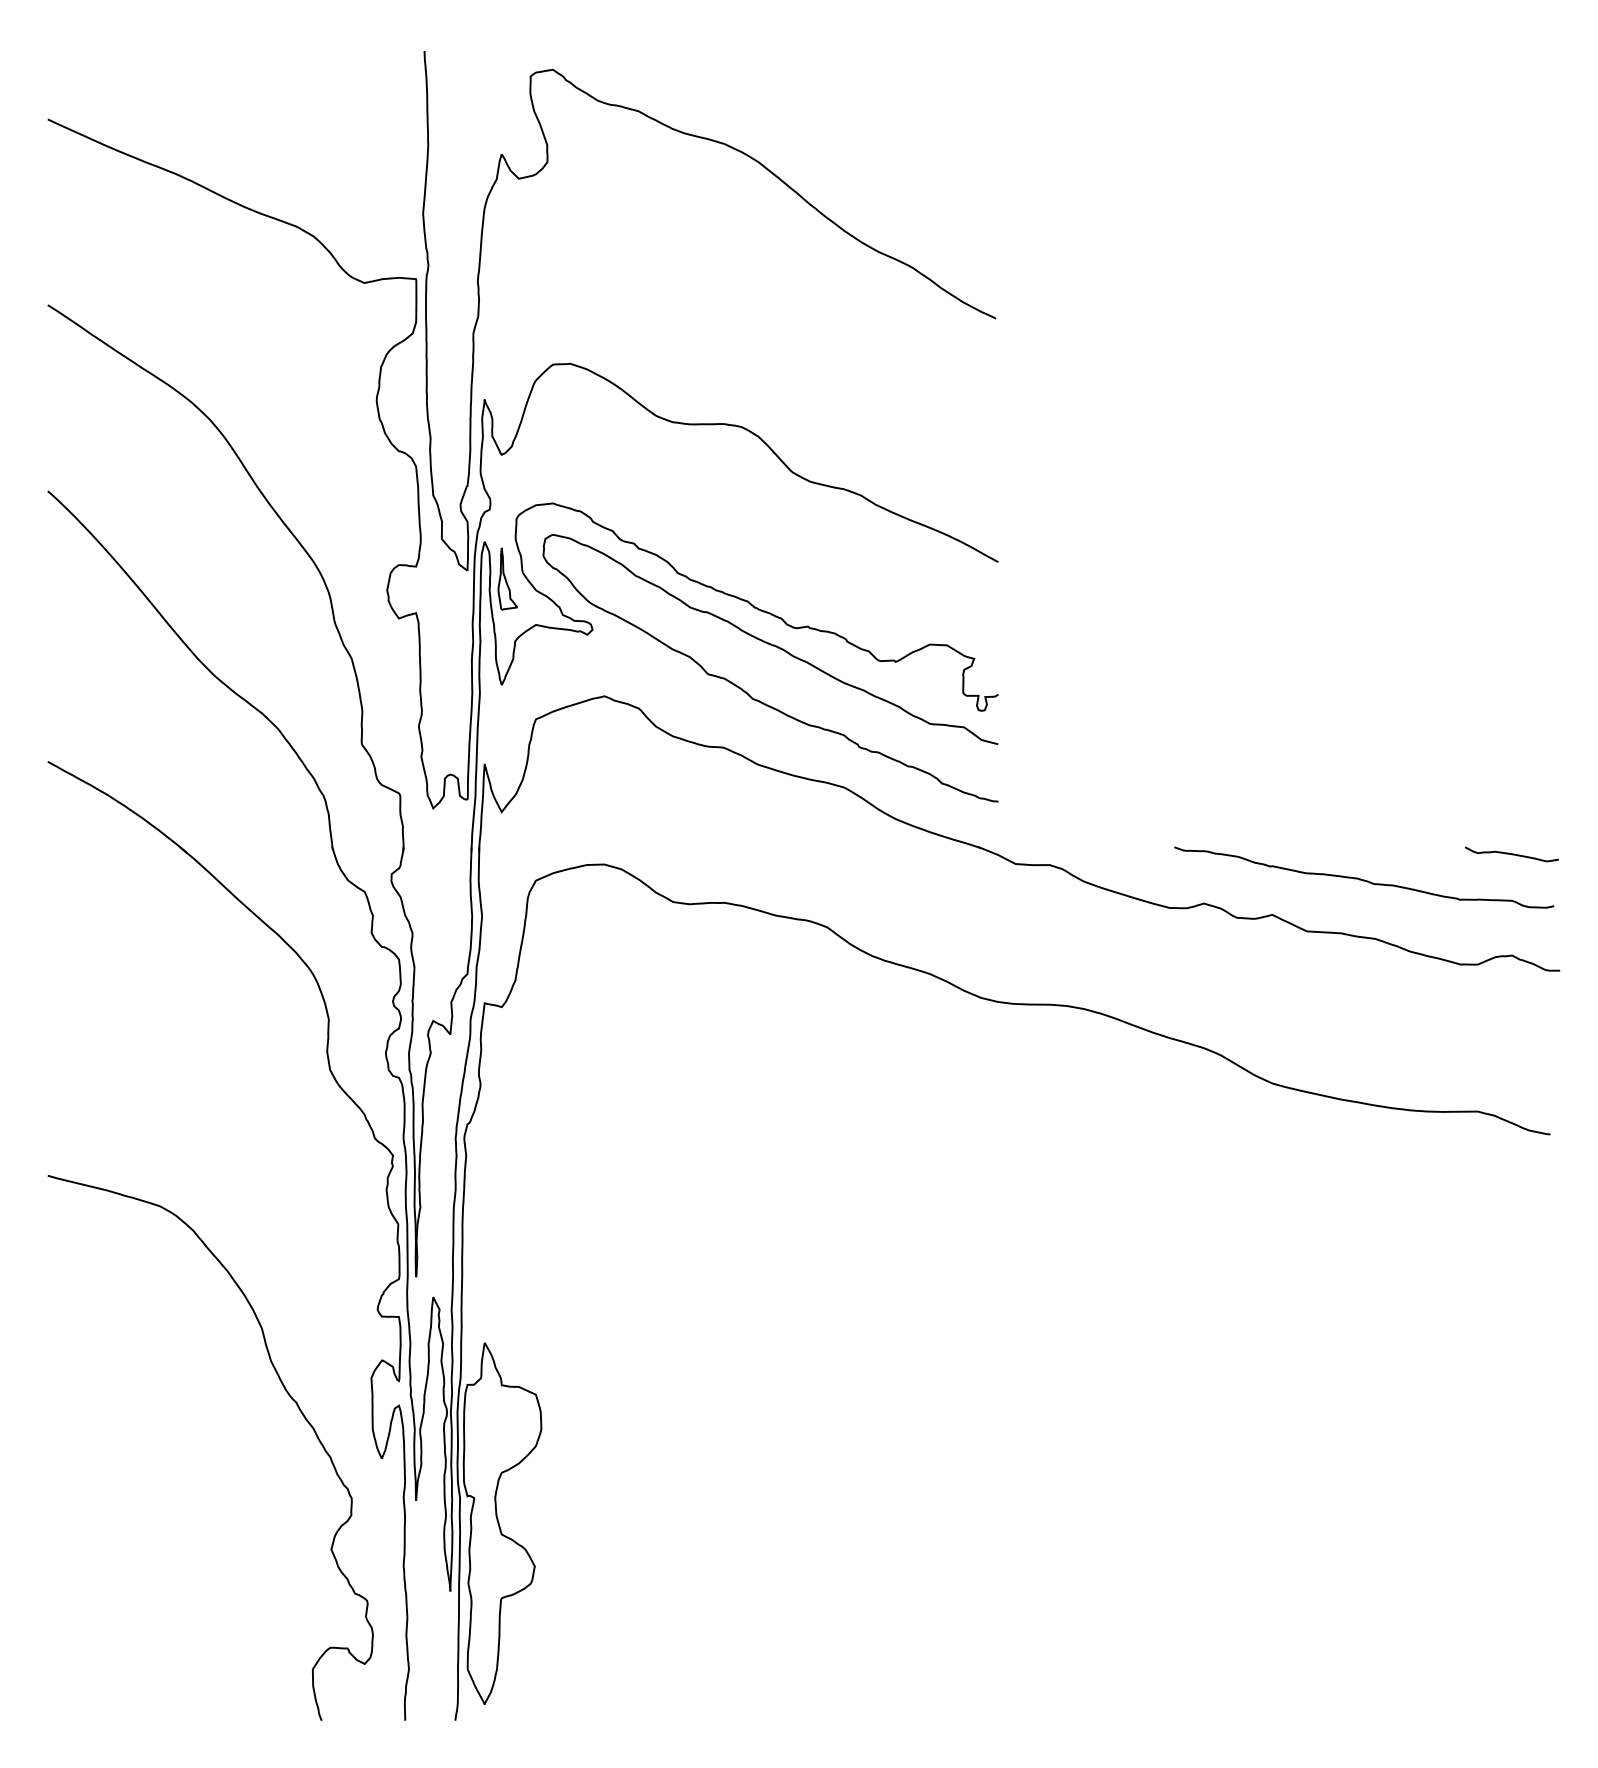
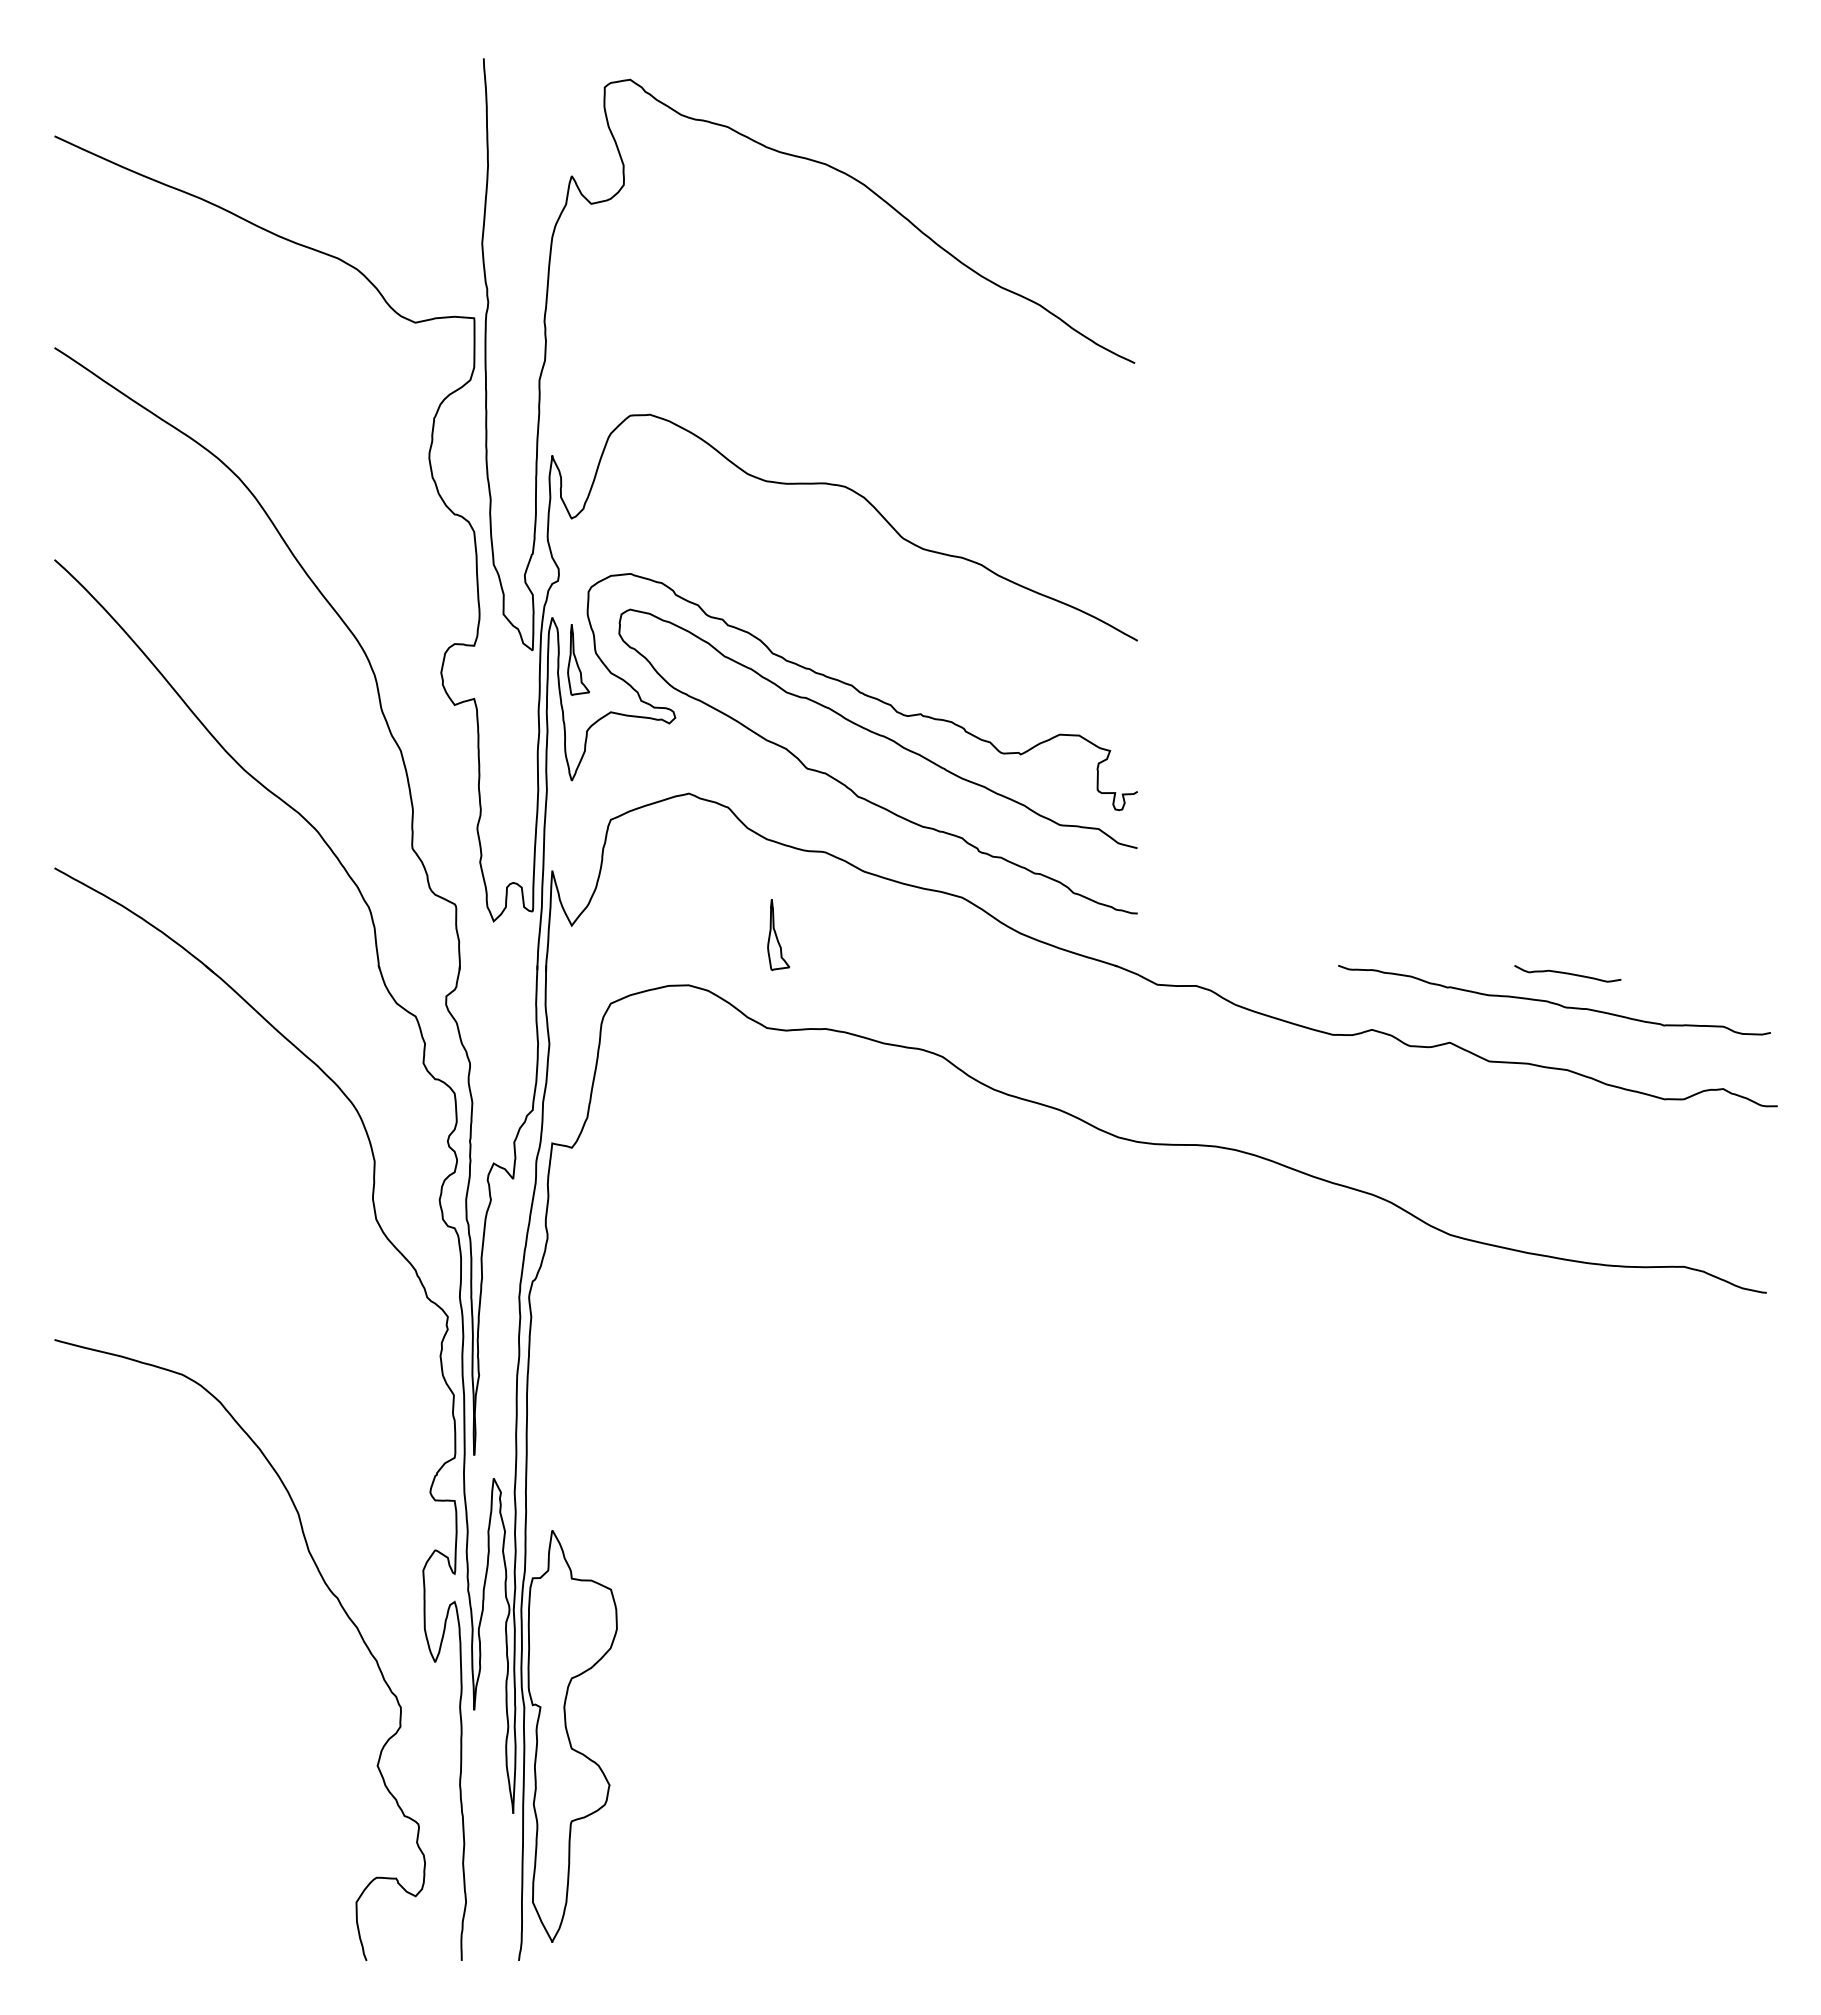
part: (683, 819) -> (778, 934), added
curve: (1511, 854) -> (1567, 973), moved

